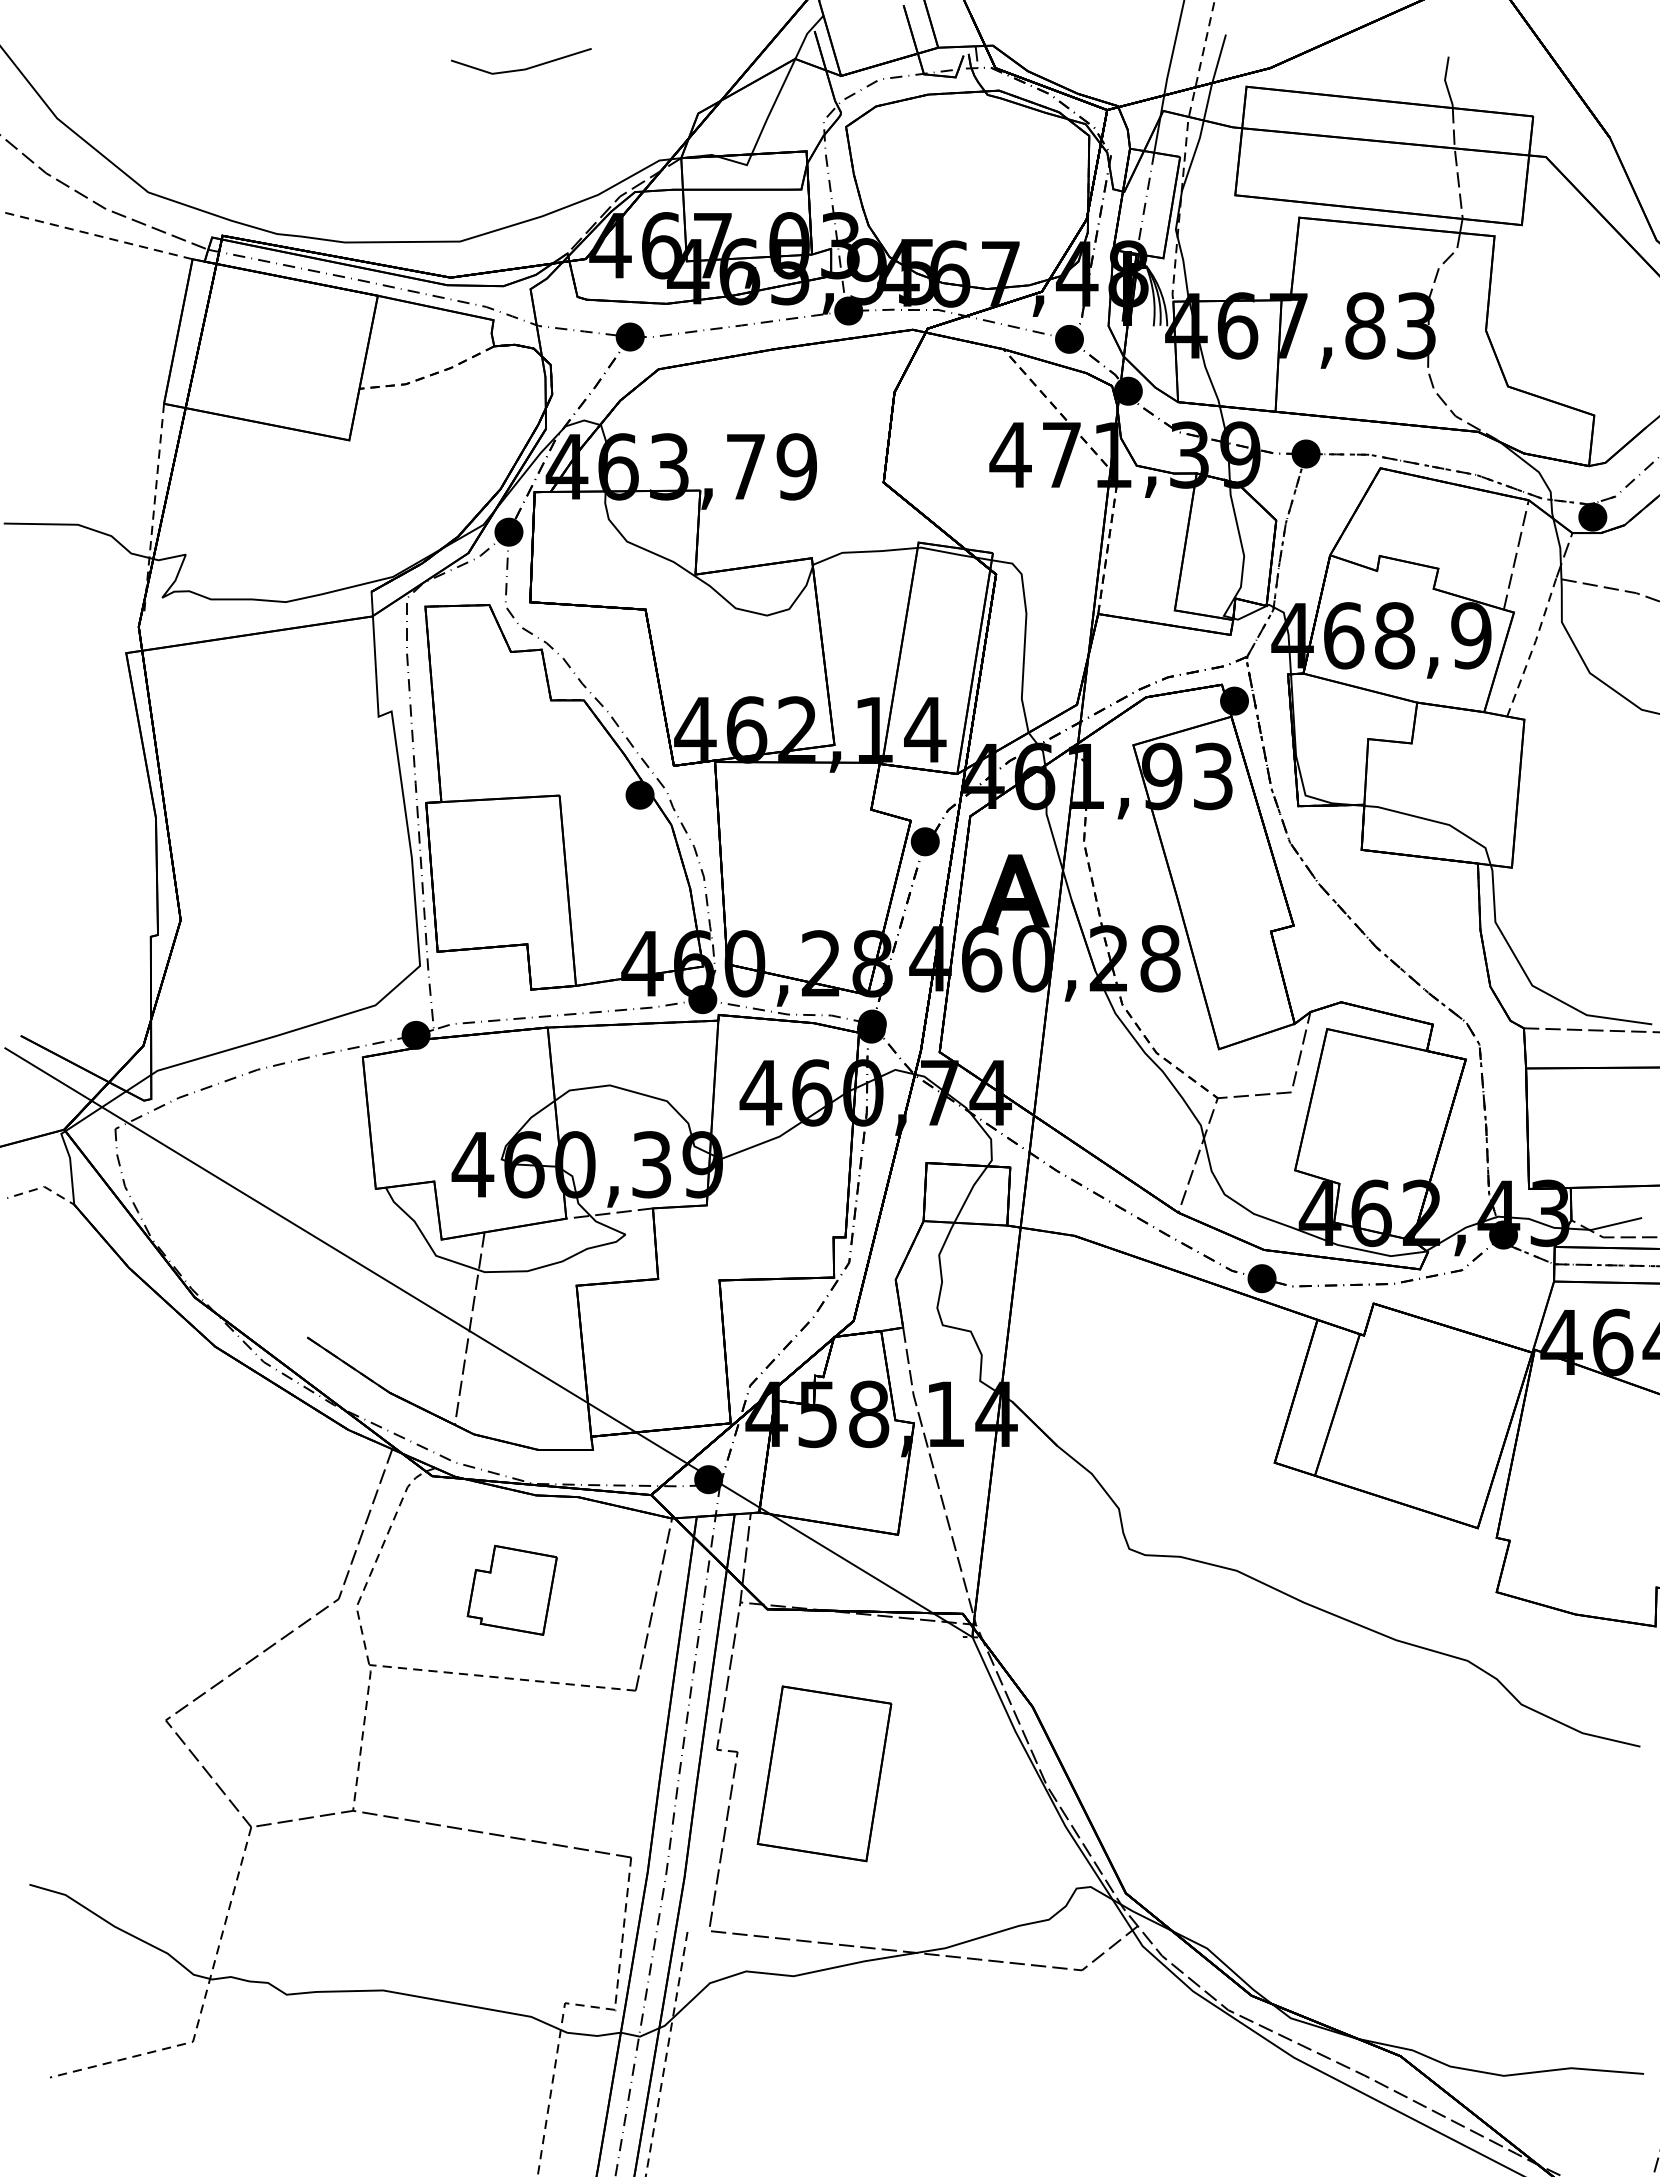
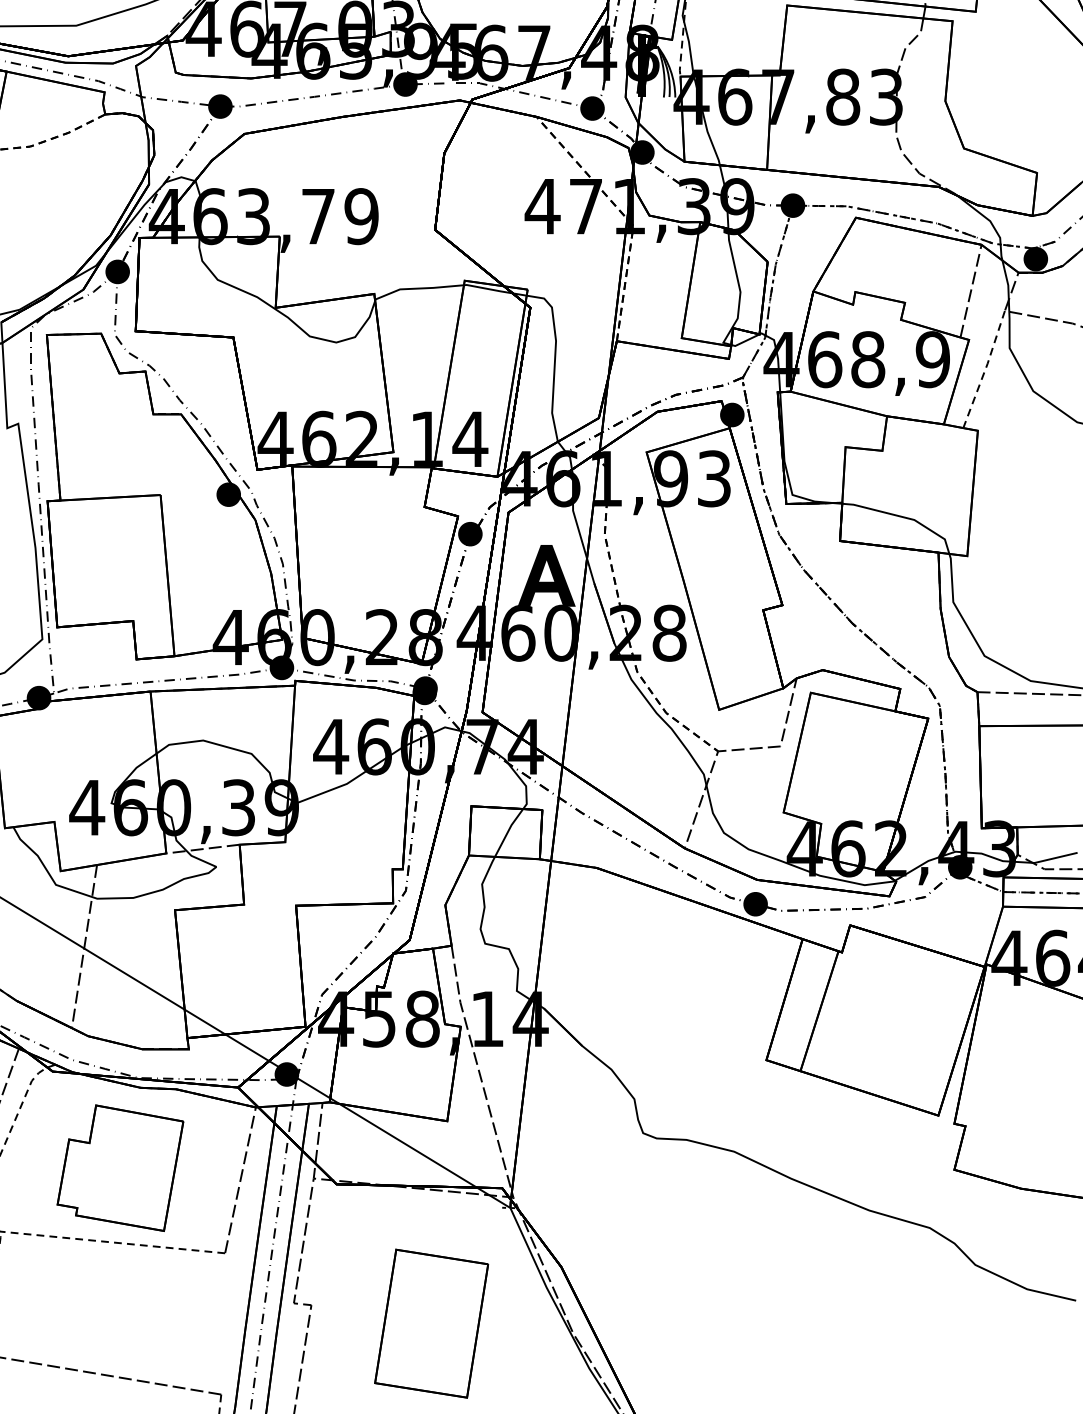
part: (512, 1590) -> (120, 1168), size x1.67
part: (824, 1773) -> (431, 1323), moved

